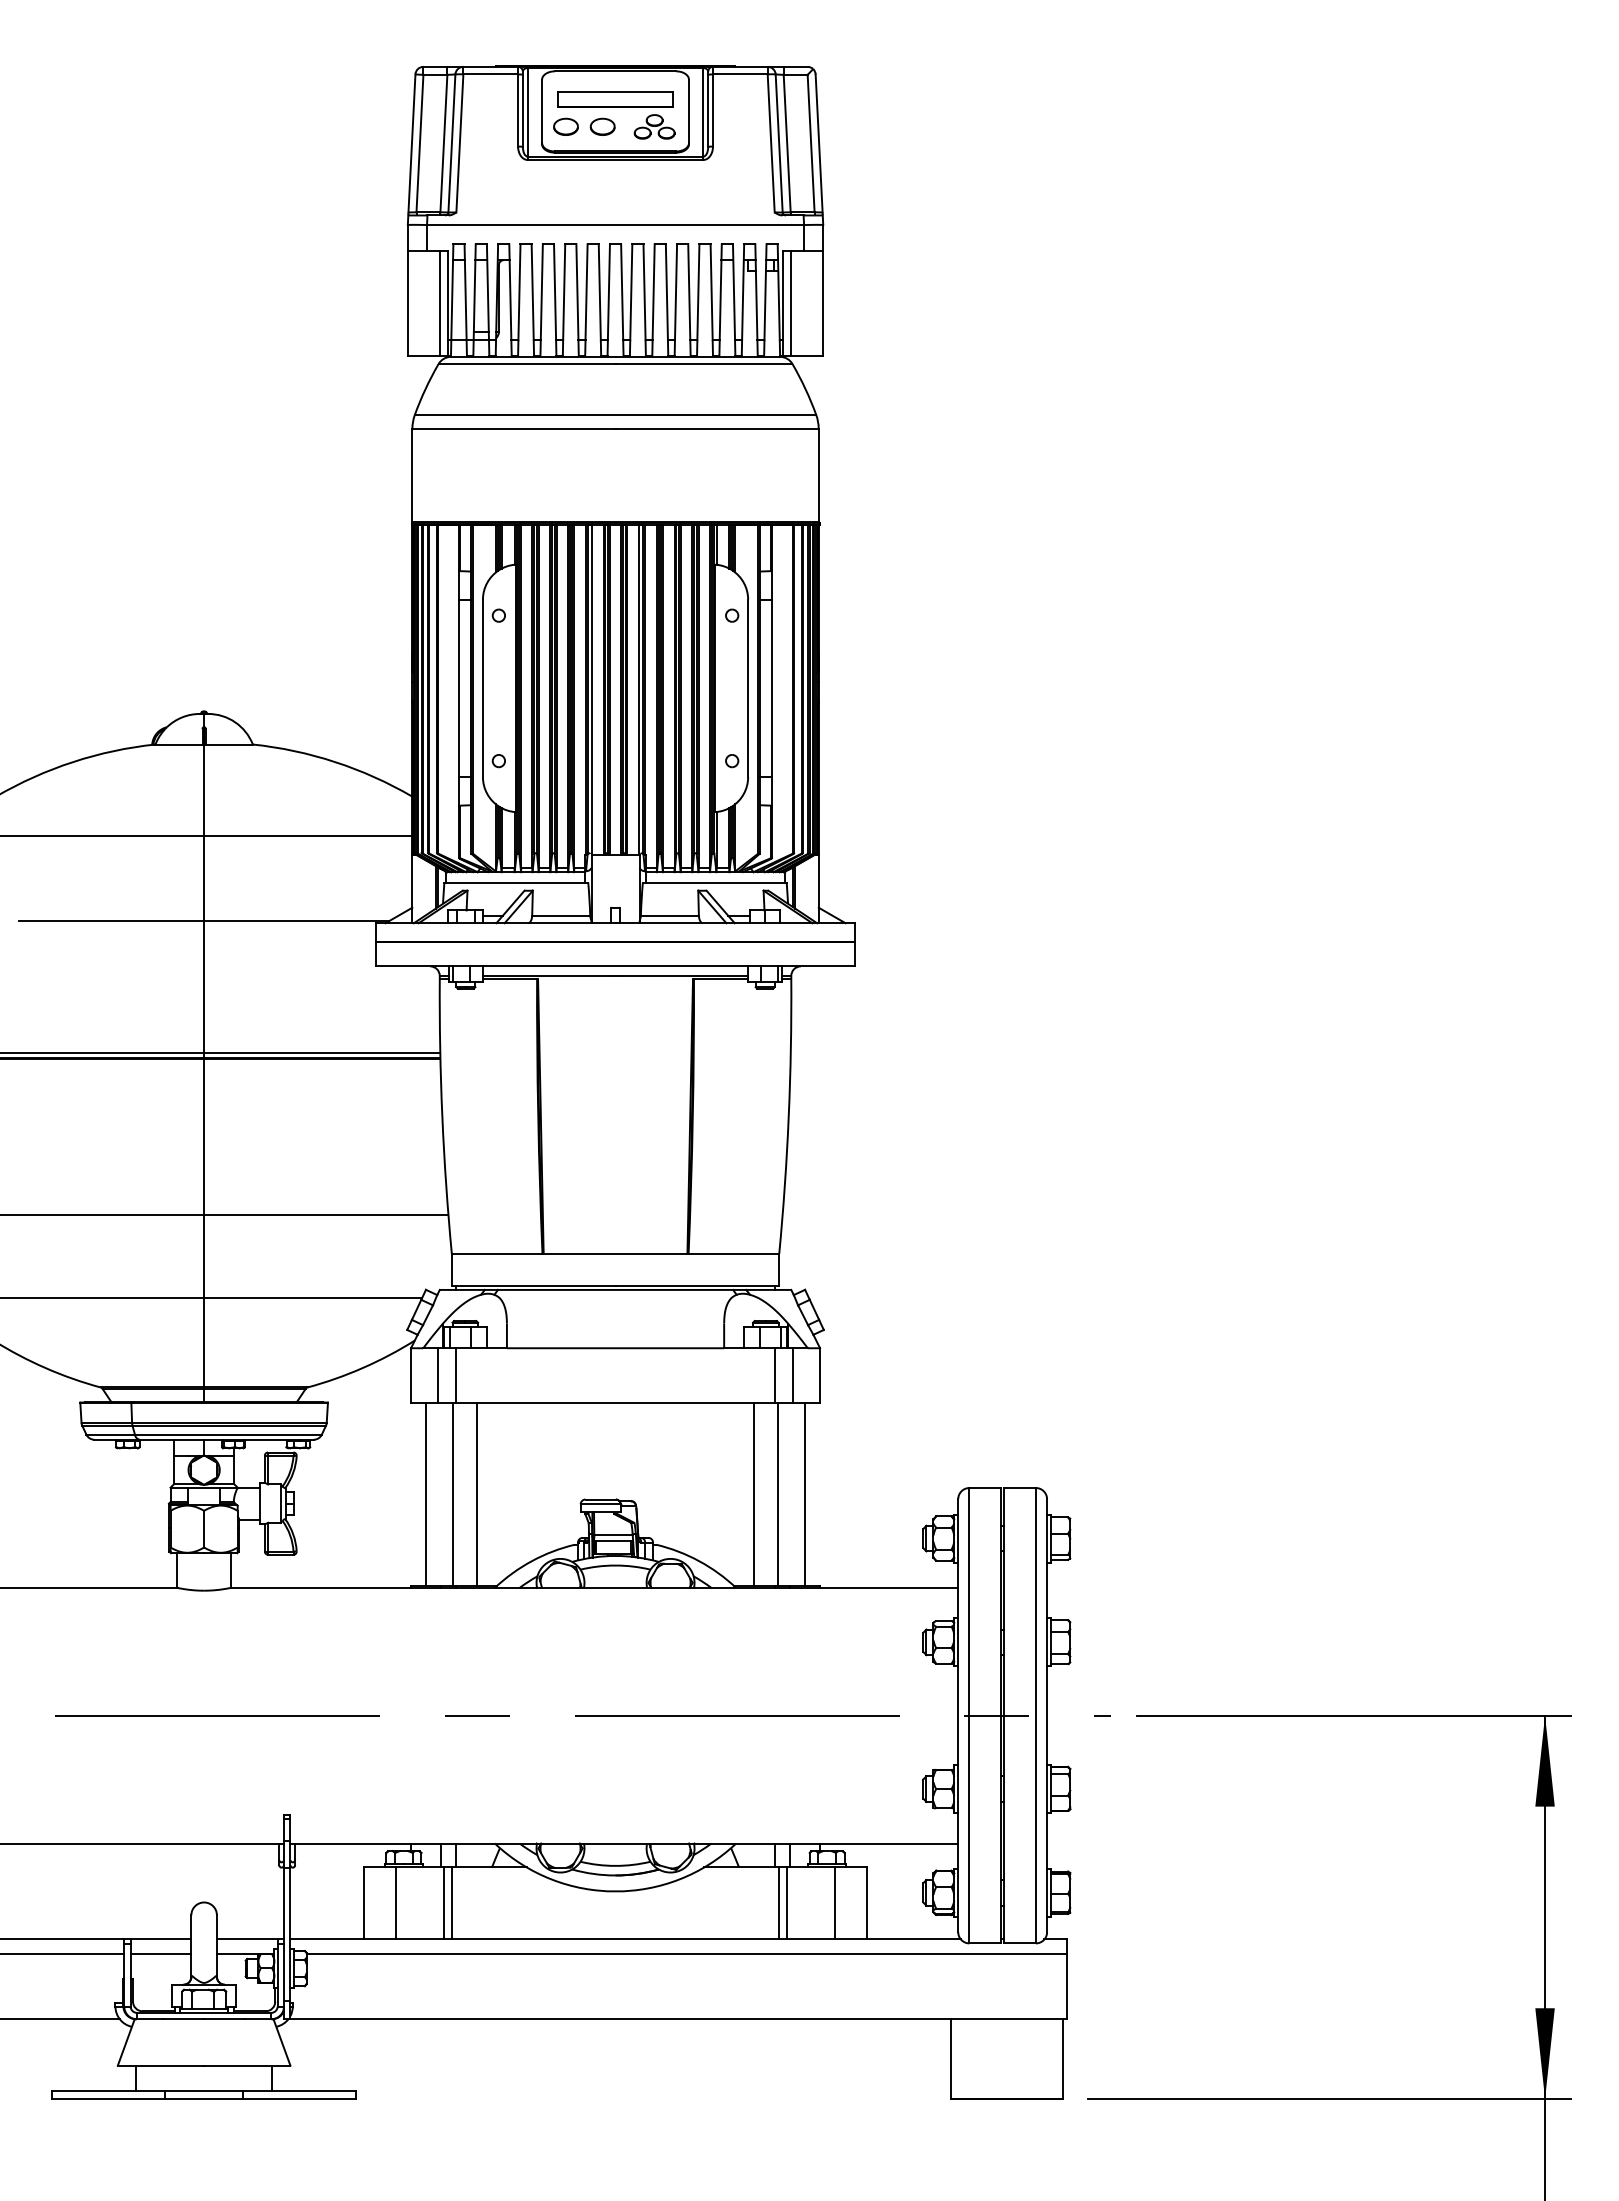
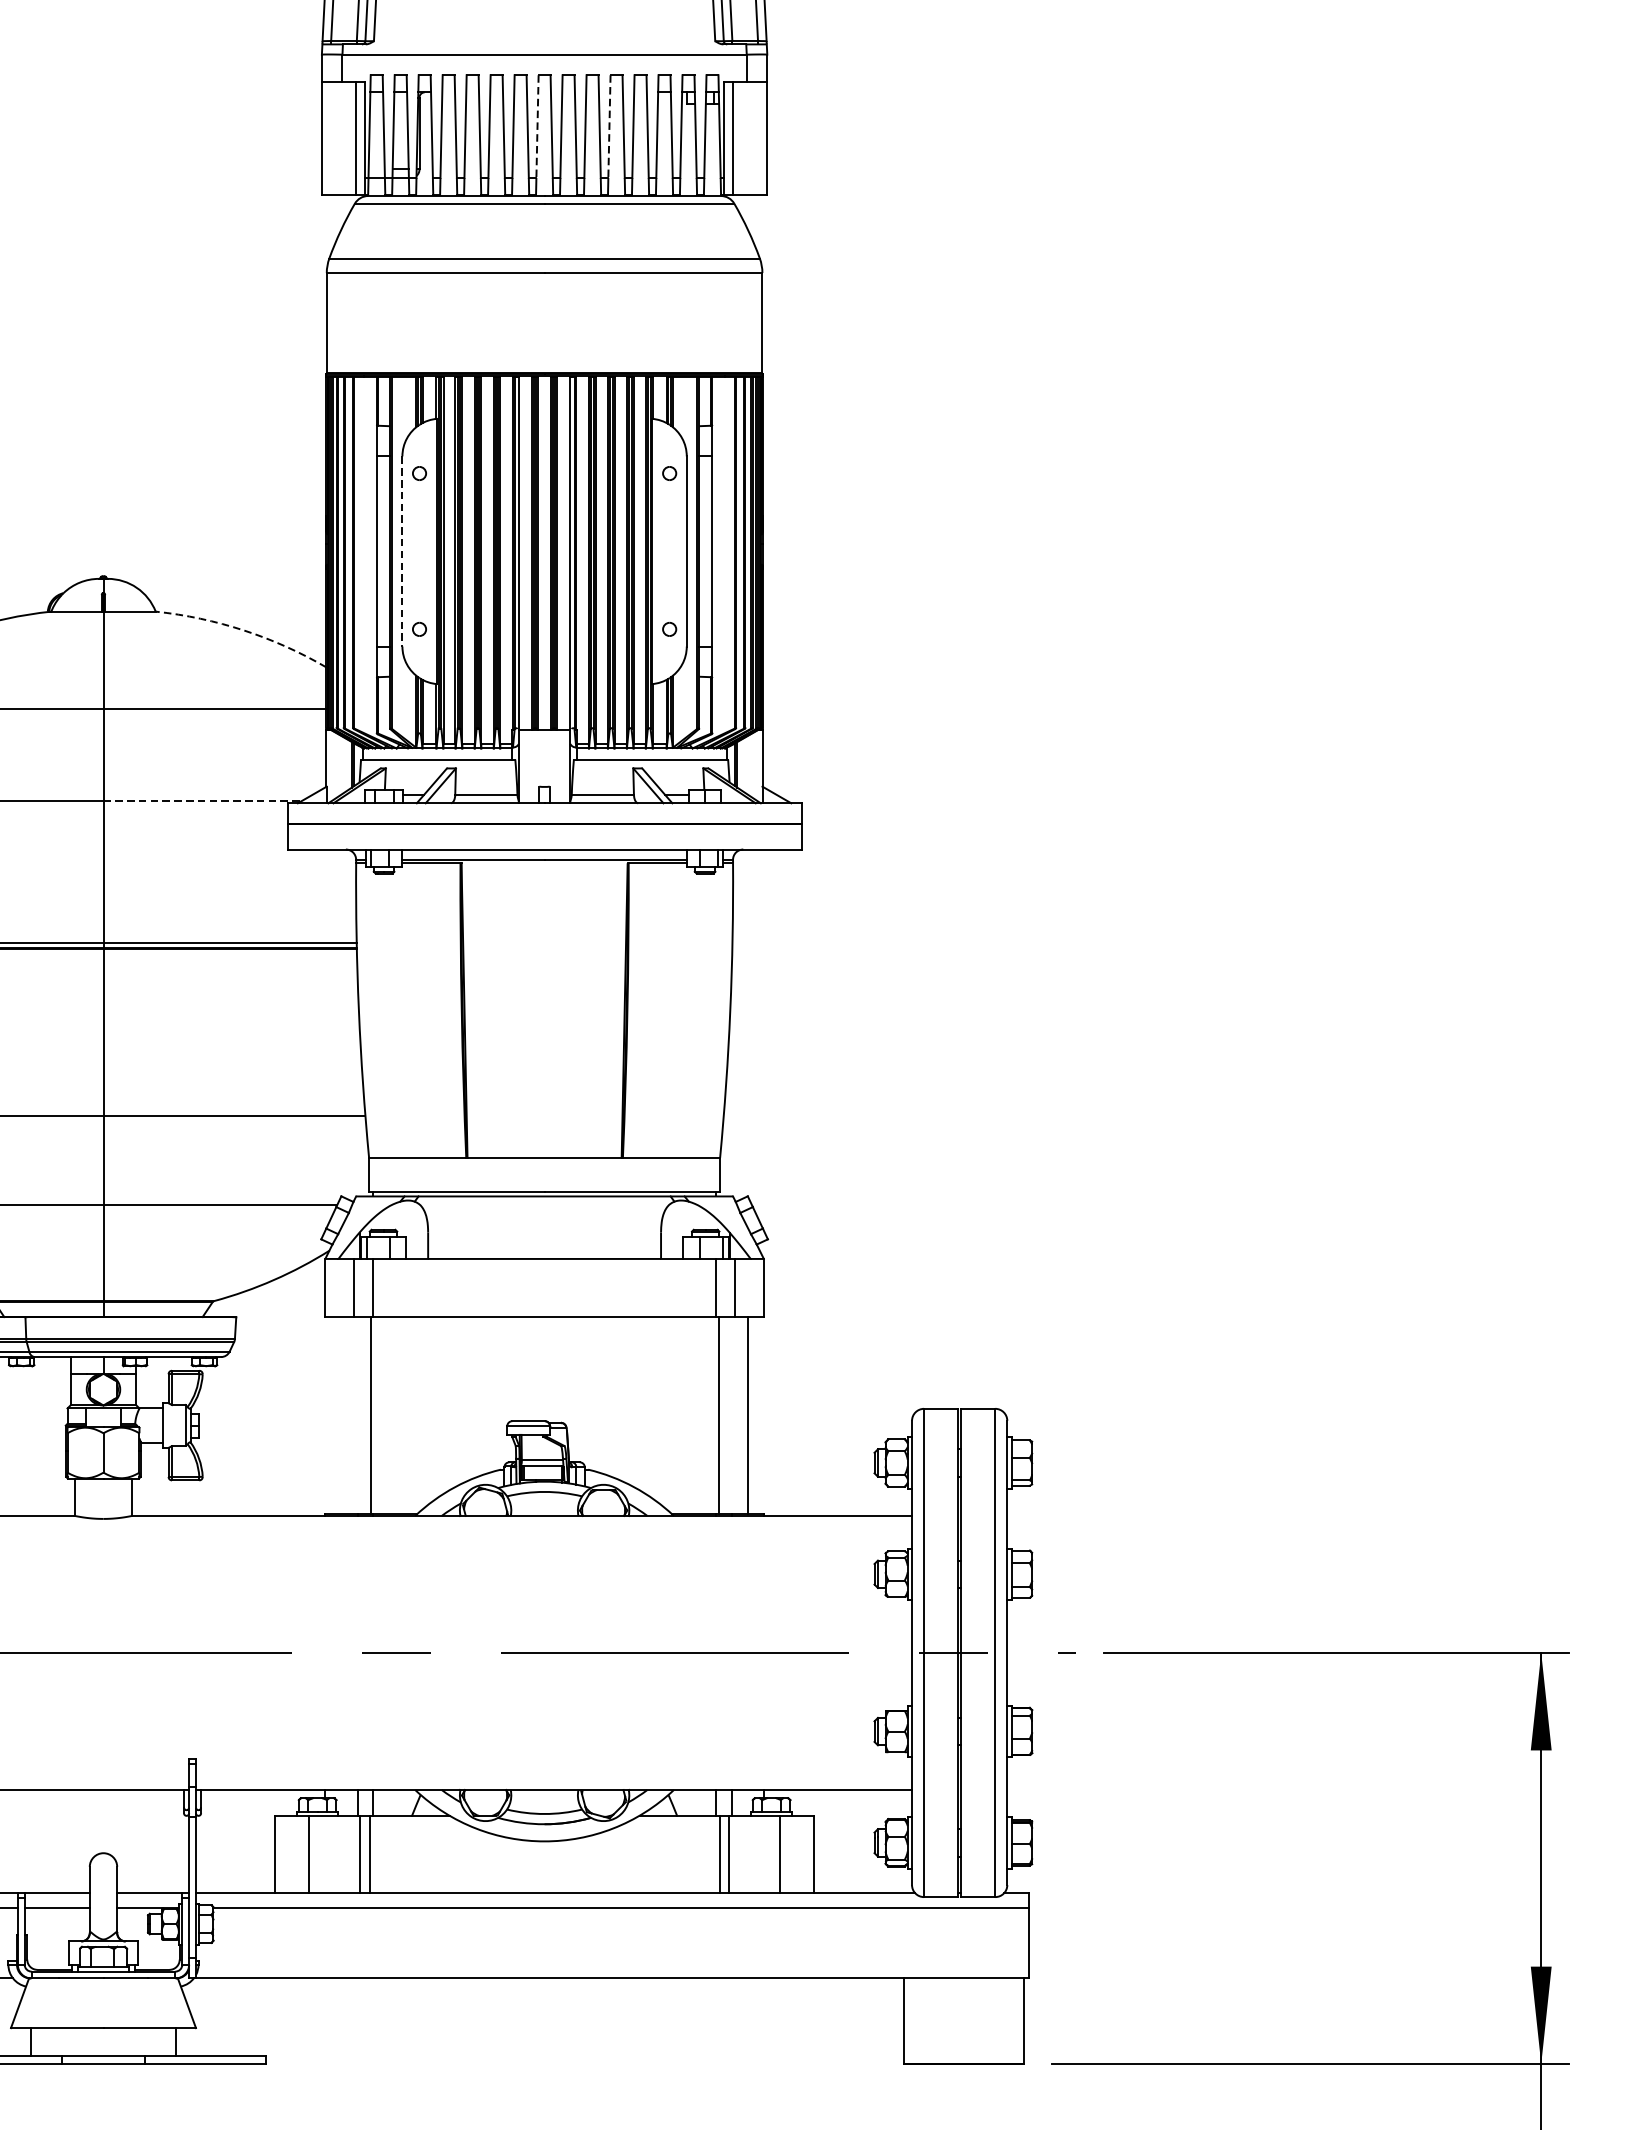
line: (608, 292) -> (537, 126), solid -> dashed
line: (676, 292) -> (609, 126), solid -> dashed
line: (482, 688) -> (401, 551), solid -> dashed
arc: (335, 762) -> (244, 630), solid -> dashed
line: (297, 921) -> (203, 801), solid -> dashed
line: (425, 1494) -> (340, 1415), removed
line: (477, 1494) -> (396, 1415), removed
line: (753, 1494) -> (692, 1415), removed

